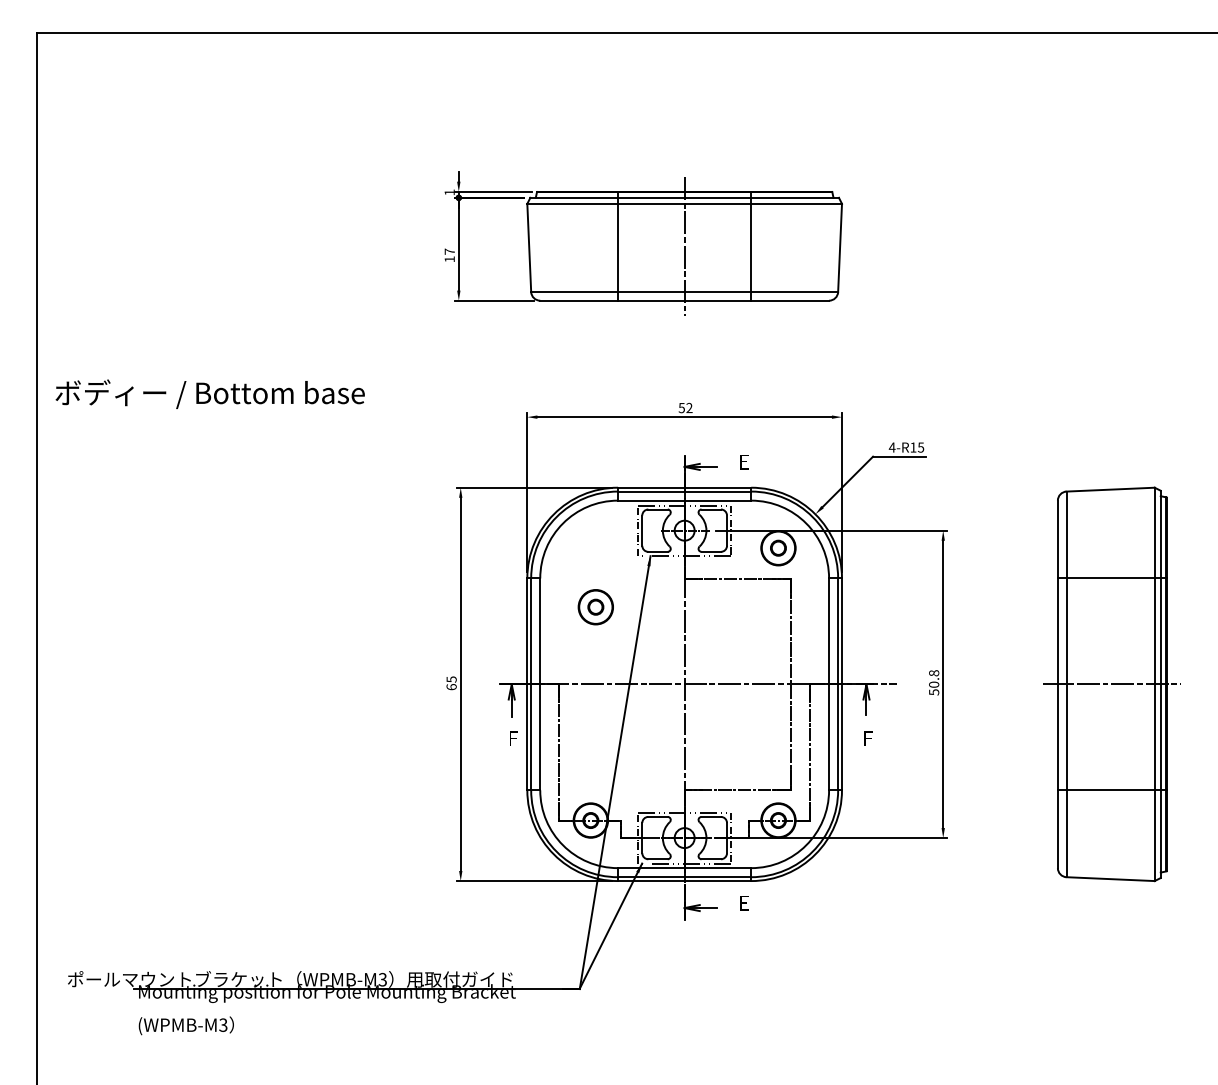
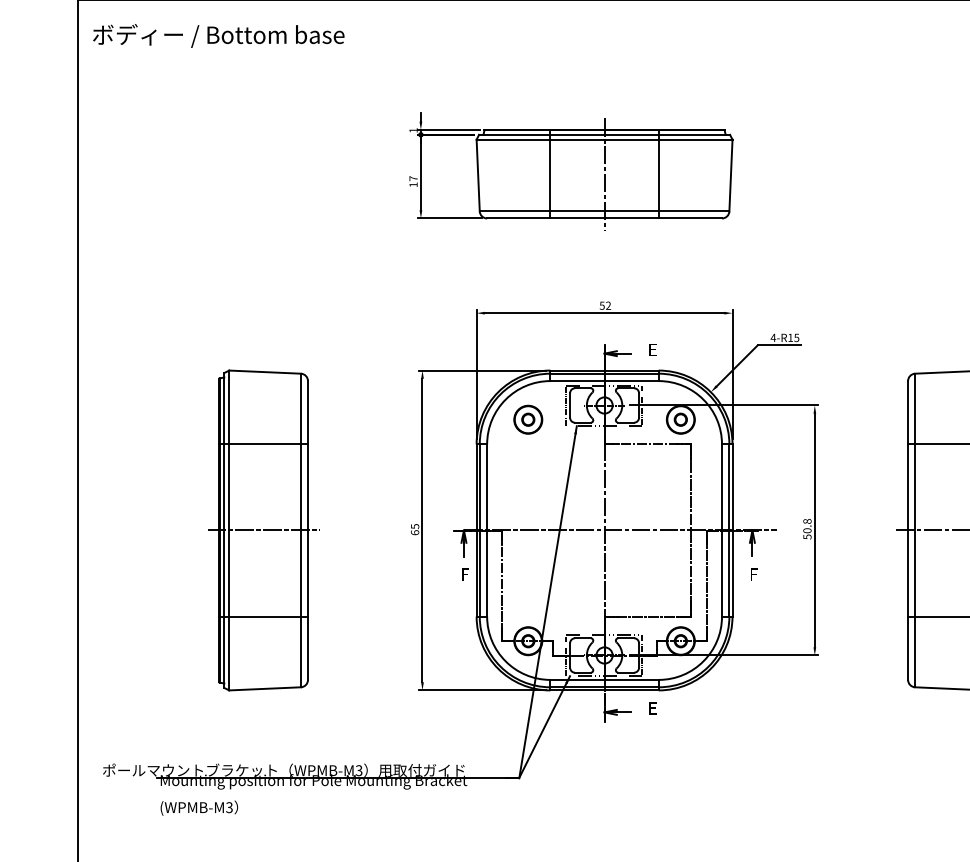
text: (209, 393) -> (218, 35), moved
part: (595, 607) -> (528, 419), moved
part: (265, 684) -> (263, 530), added

